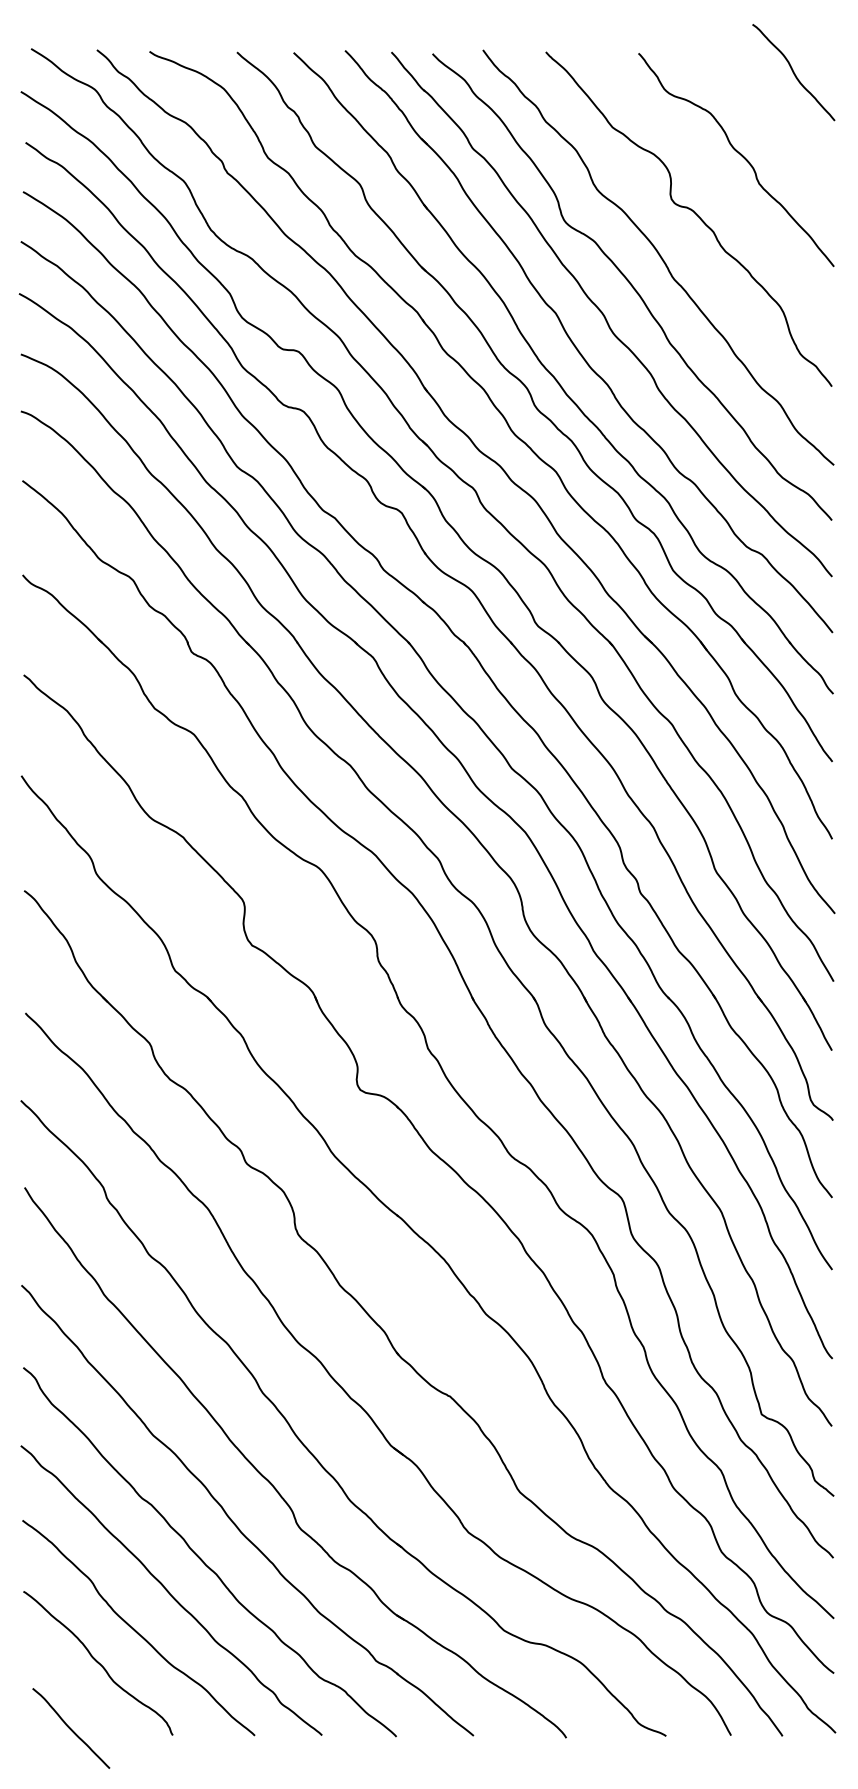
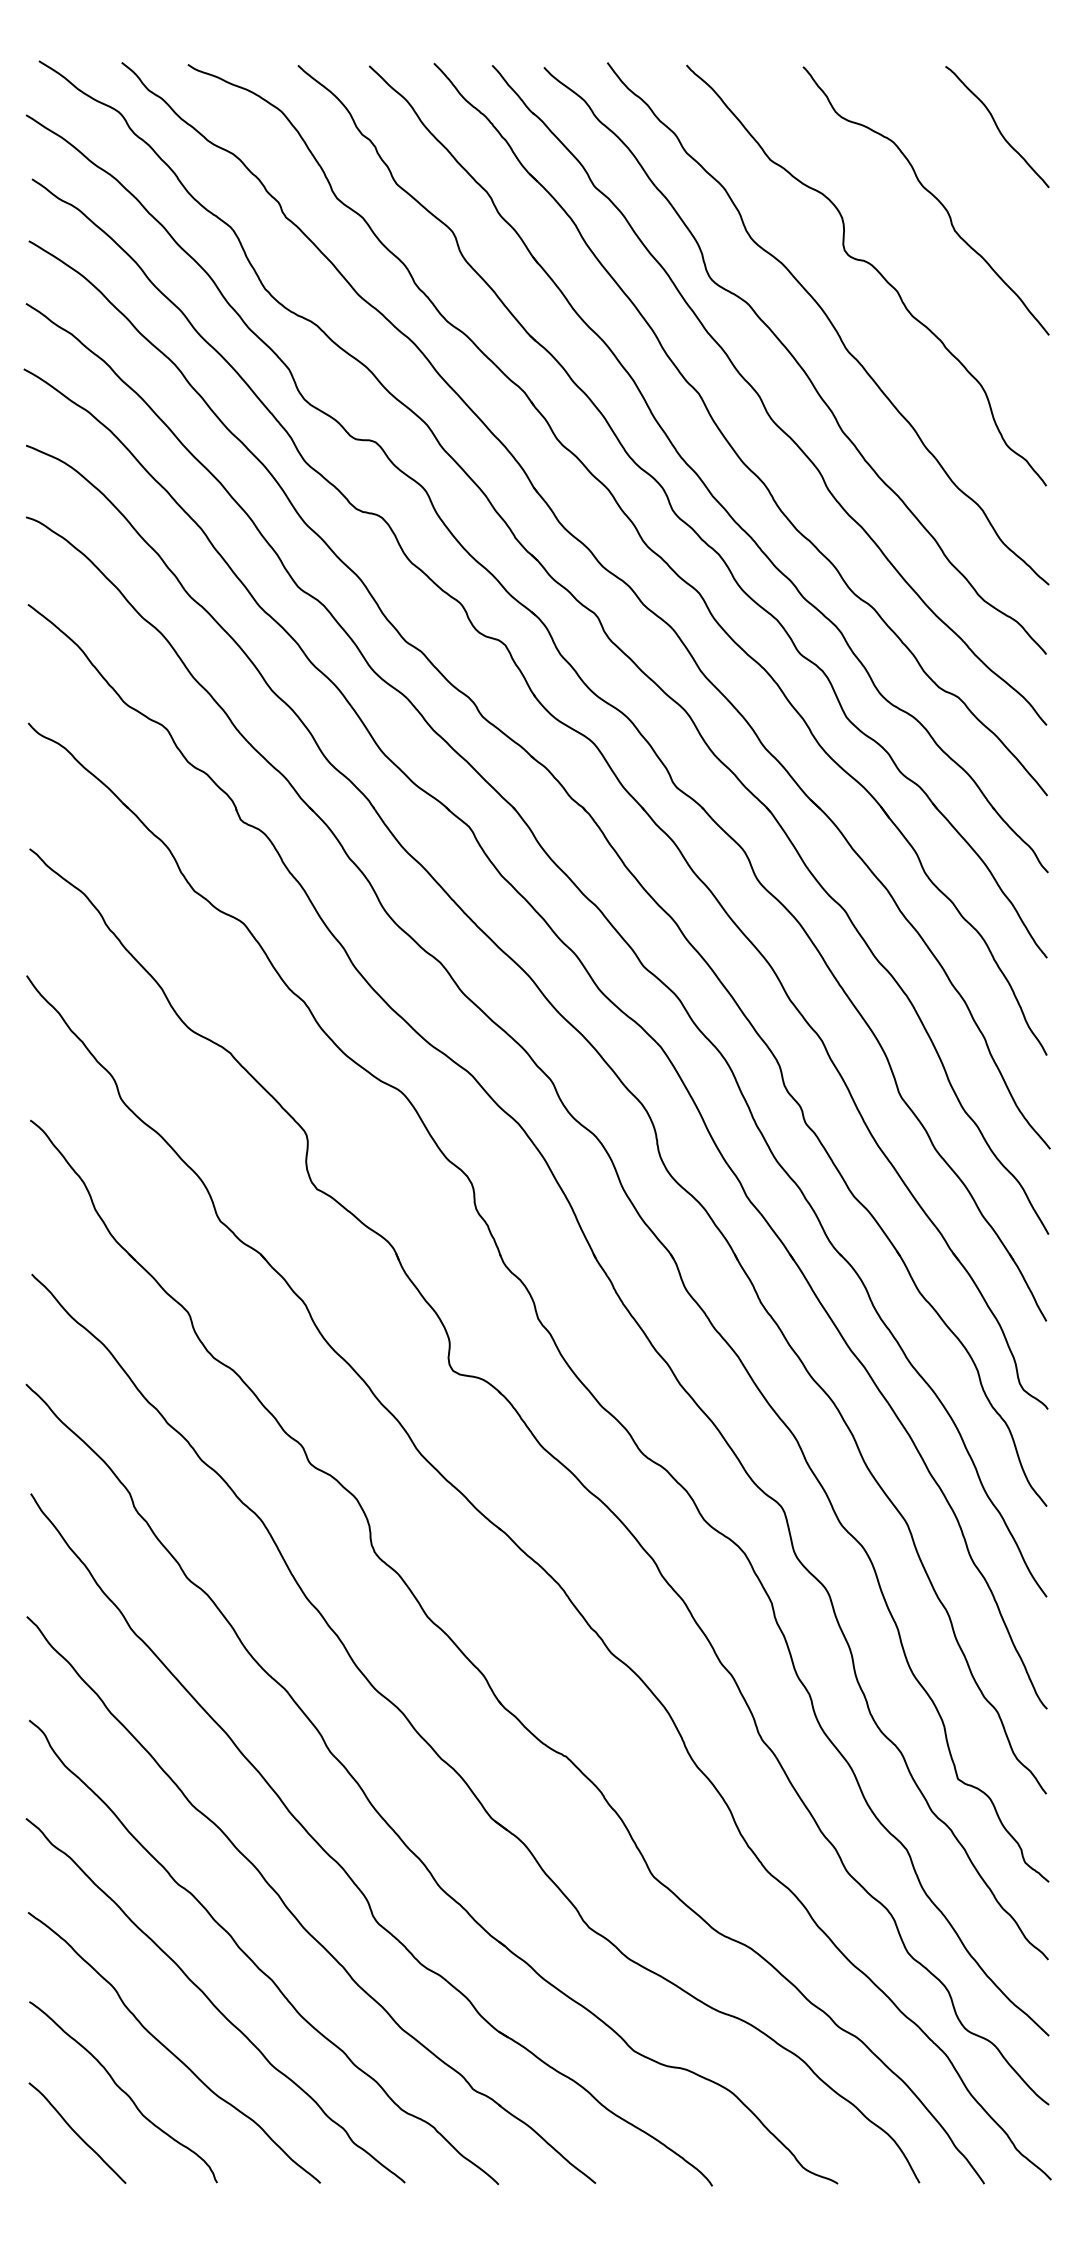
curve: (793, 72) -> (997, 127), moved
curve: (70, 1727) -> (76, 2132), moved

